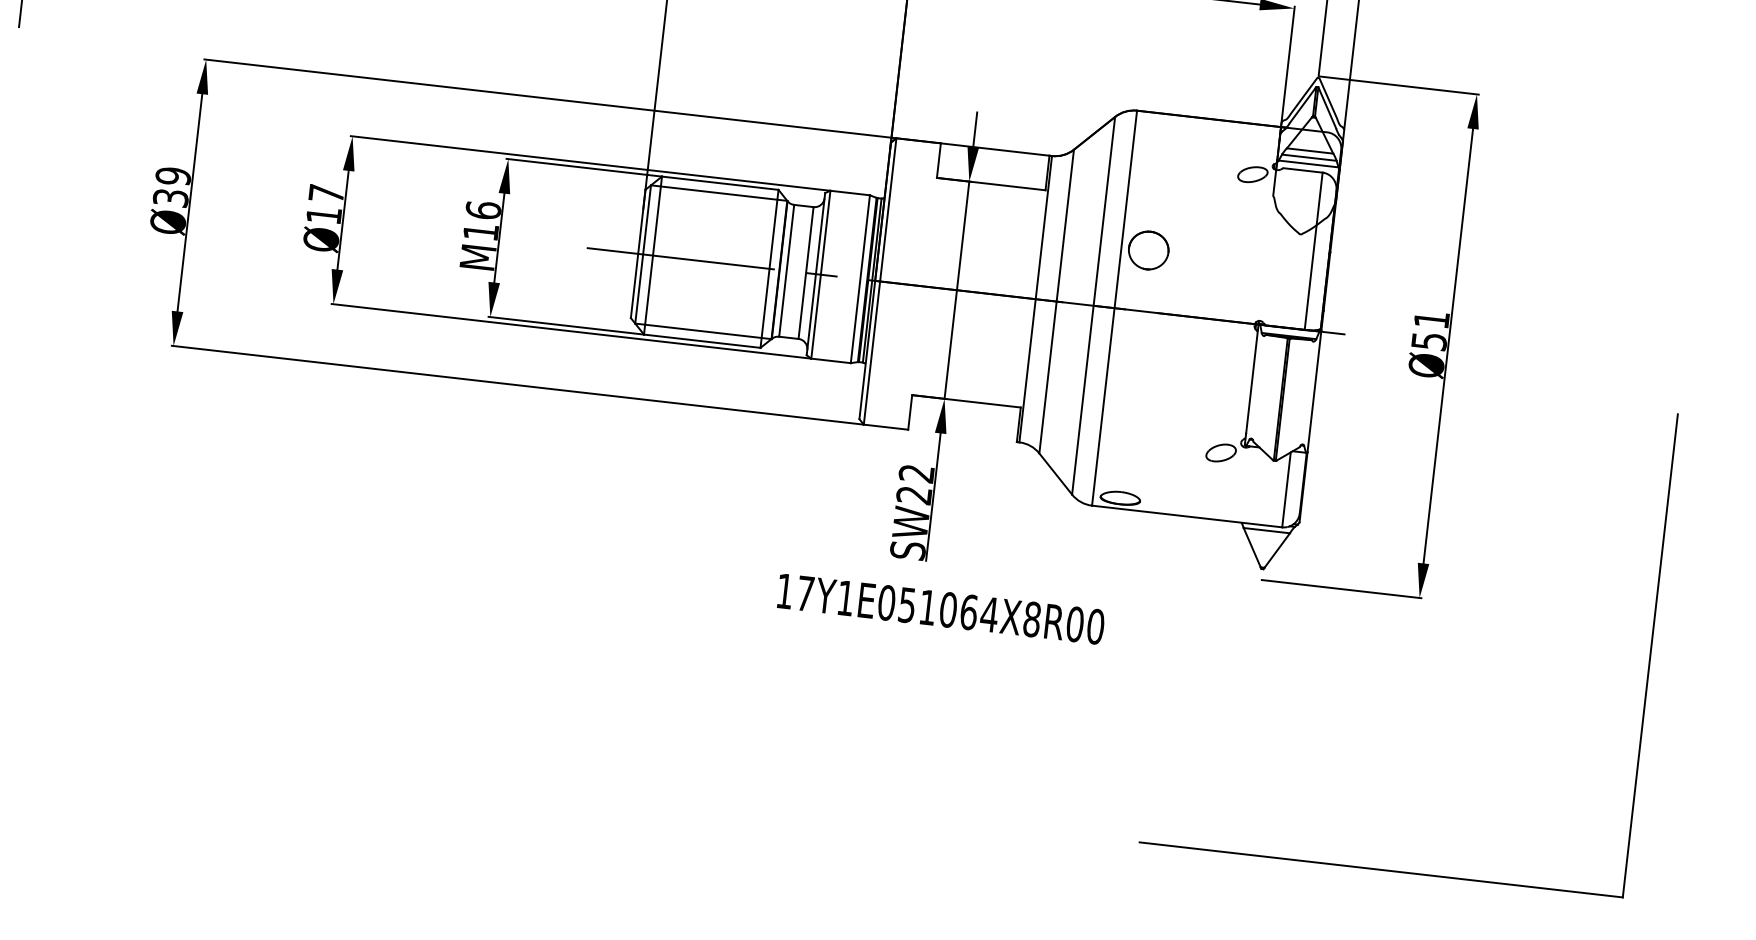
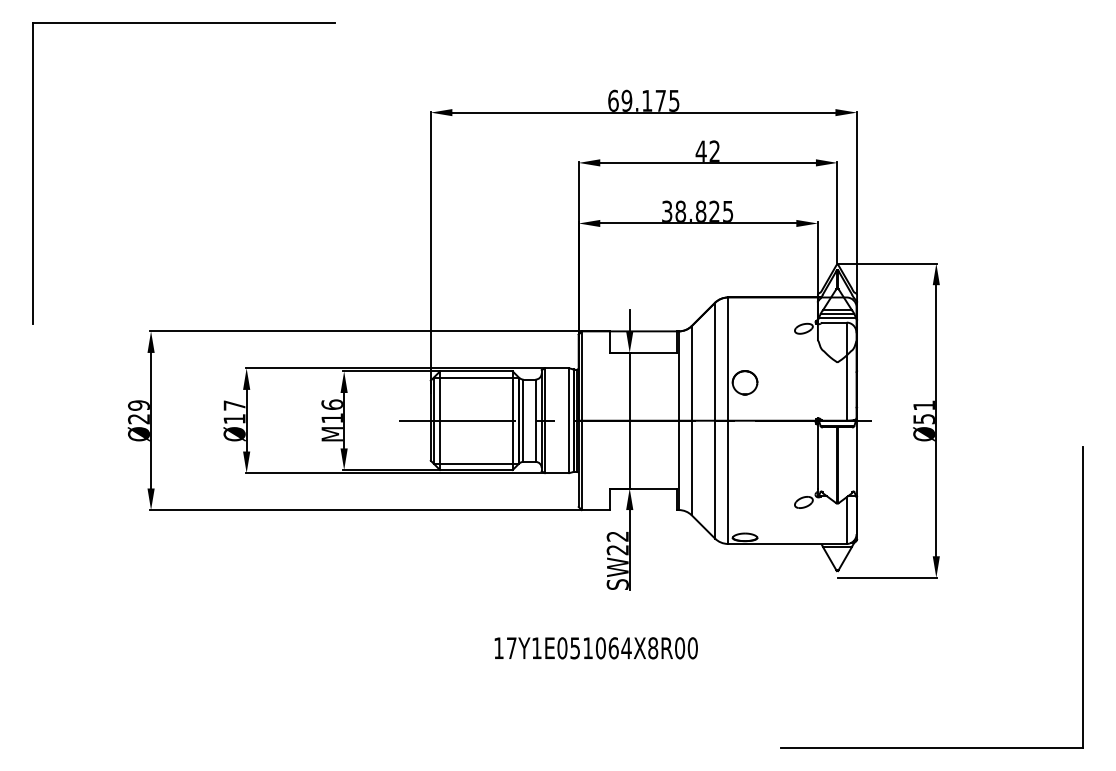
text: (169, 198) -> (138, 419), Ø39 -> Ø29
text: (939, 609) -> (595, 648), moved

